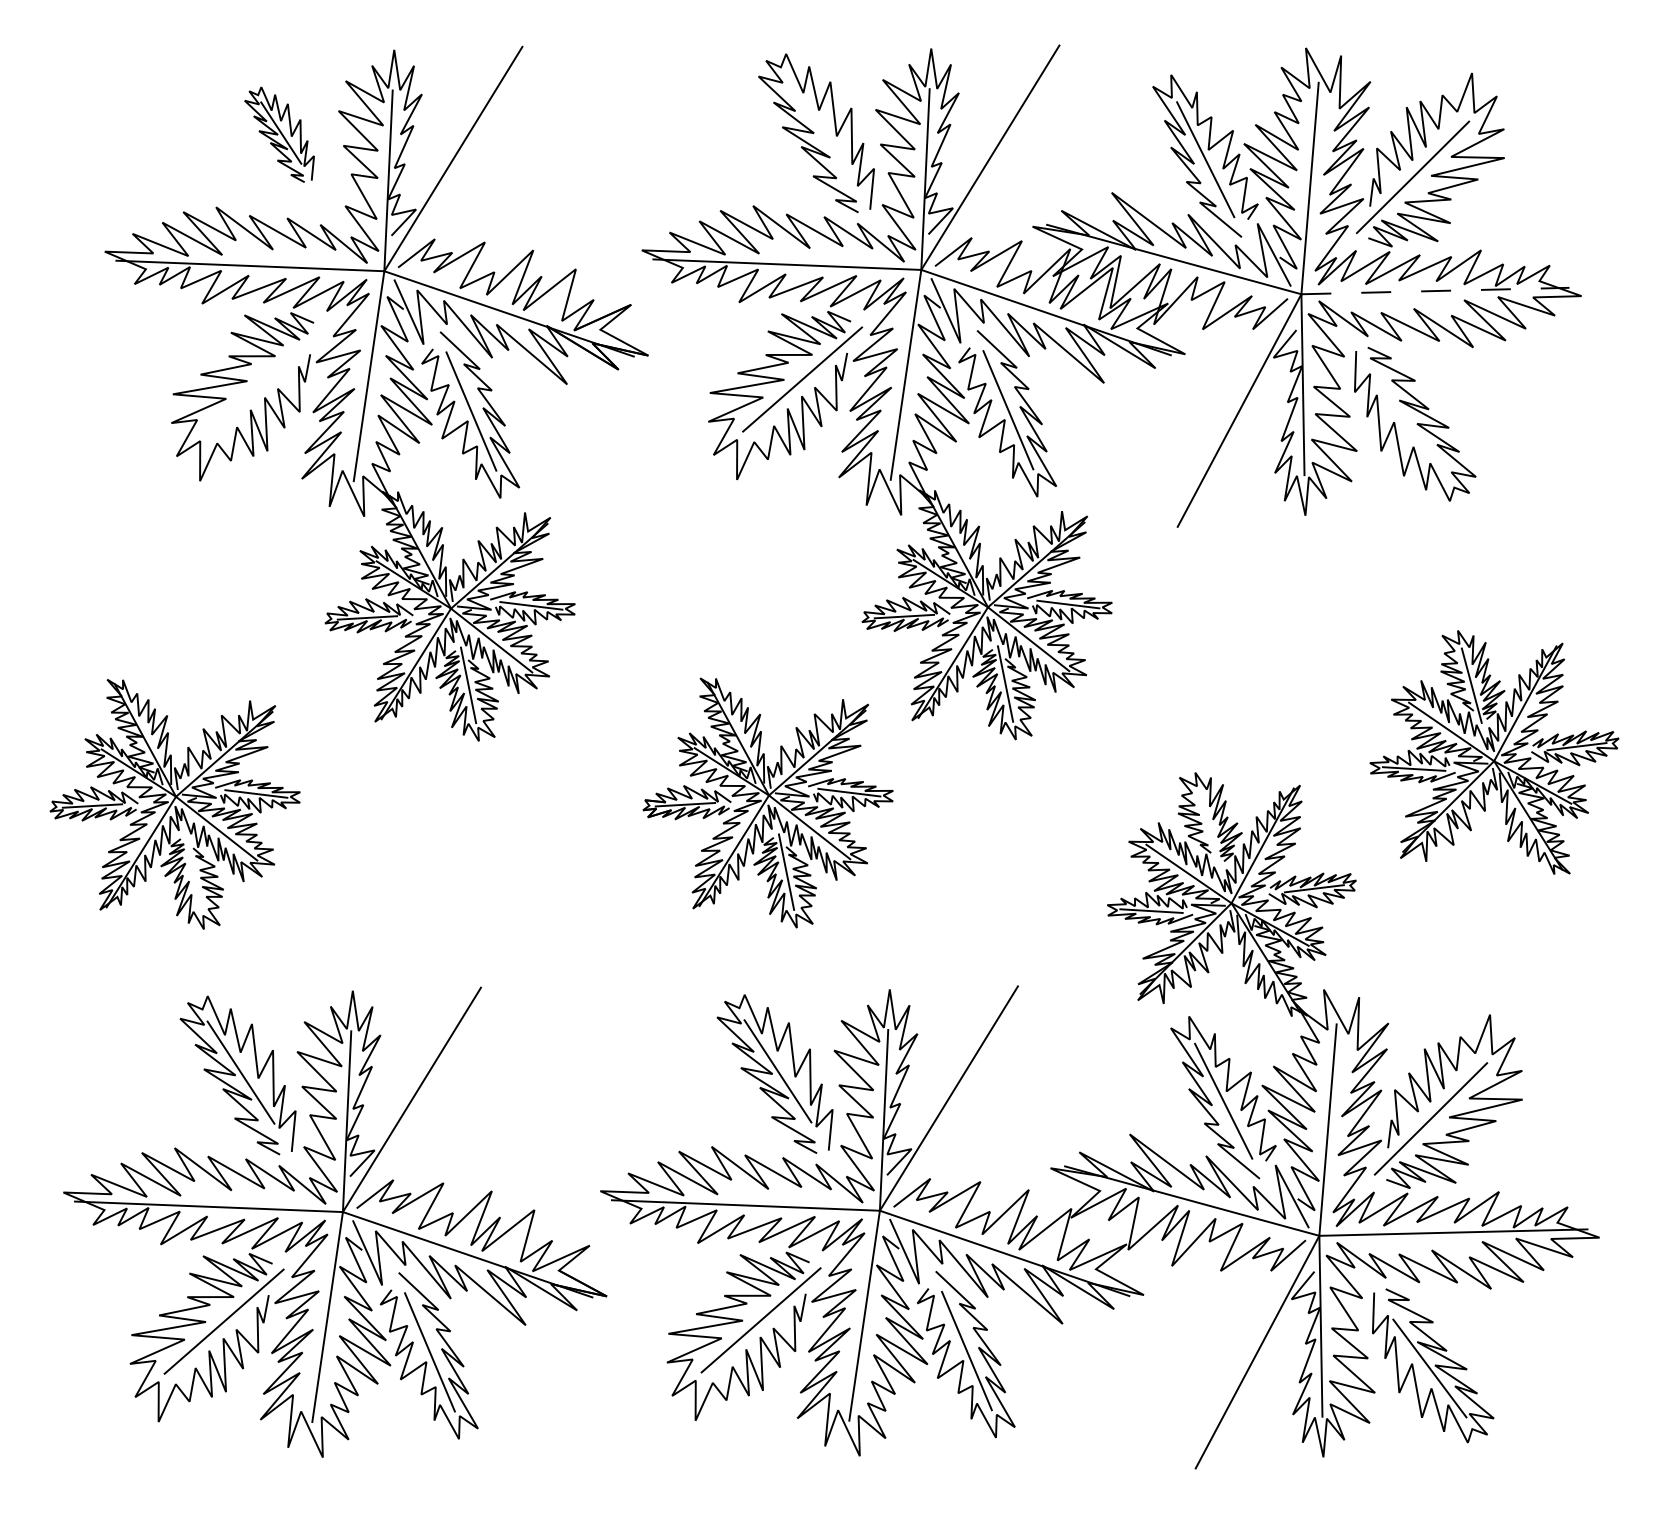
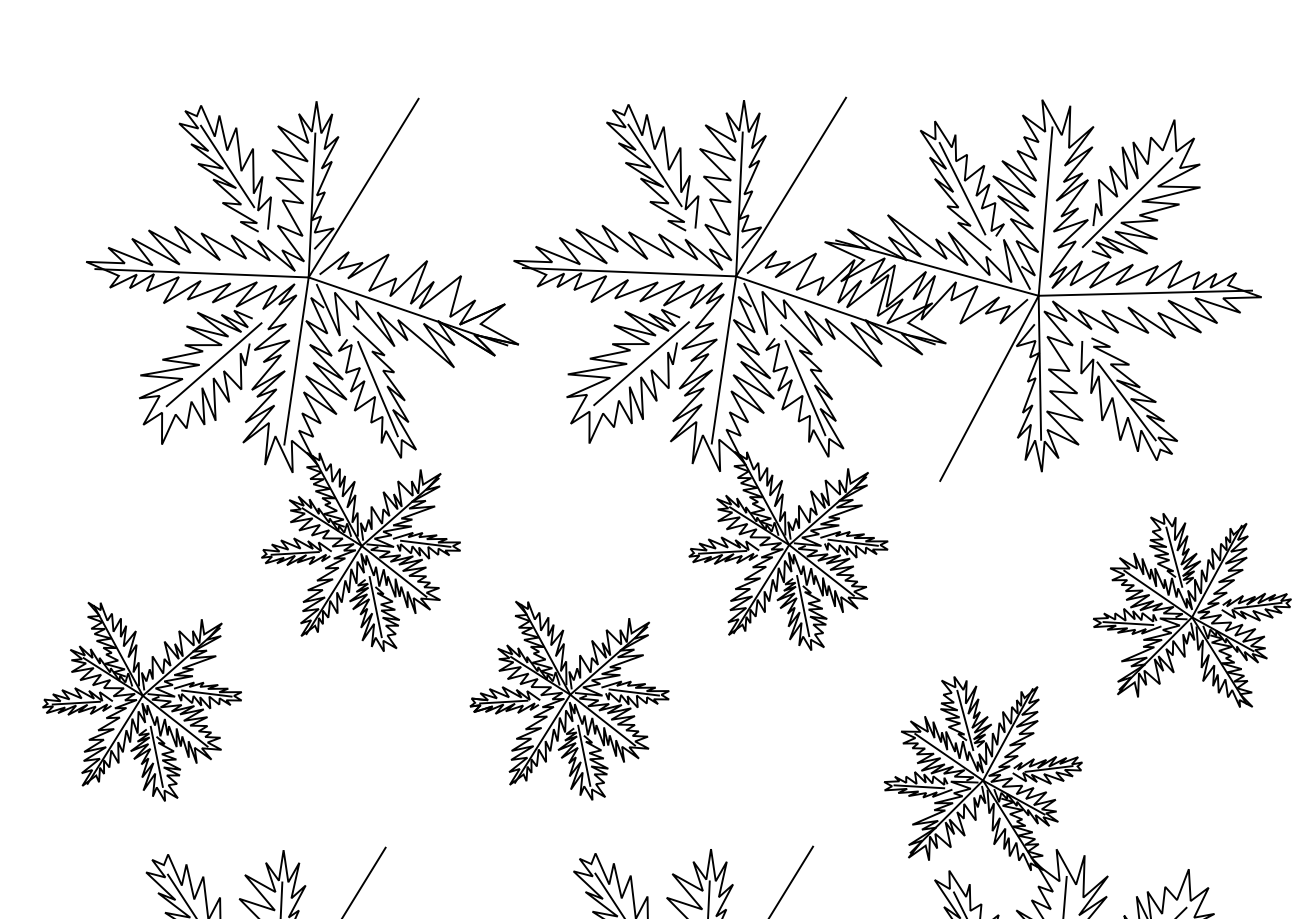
line: (819, 130) -> (655, 165), added
part: (279, 134) -> (225, 168), size x1.67
line: (1435, 291) -> (1145, 293), dashed -> solid
line: (265, 380) -> (214, 364), added
line: (1411, 426) -> (1126, 401), added
part: (1494, 752) -> (1192, 610), moved
part: (767, 802) -> (569, 700), moved
line: (1209, 827) -> (965, 720), added
line: (193, 873) -> (156, 756), added

